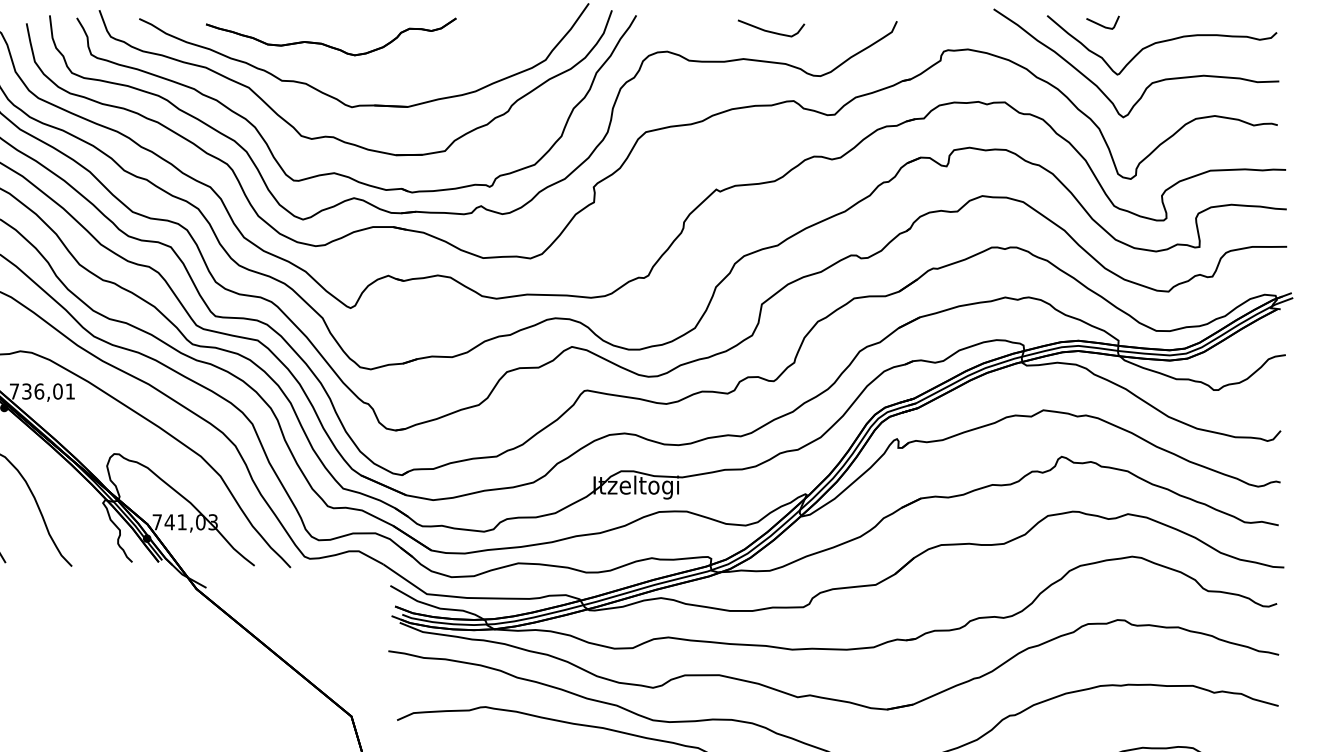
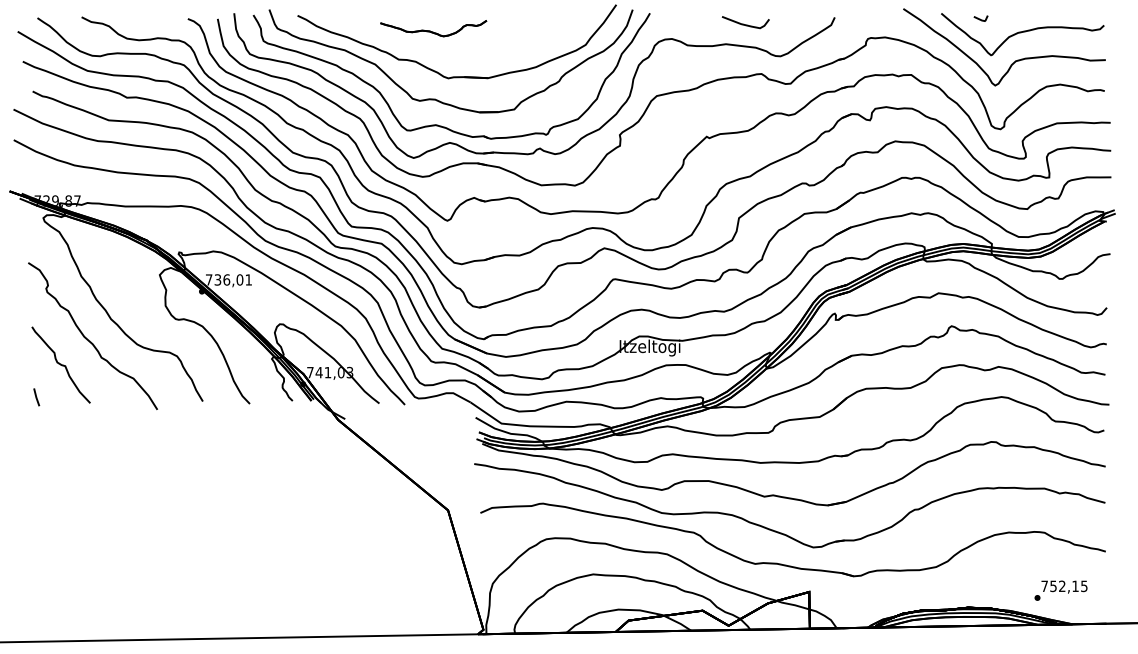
part: (1102, 22) -> (980, 18), size x0.6
part: (330, 36) -> (433, 28), size x0.6

